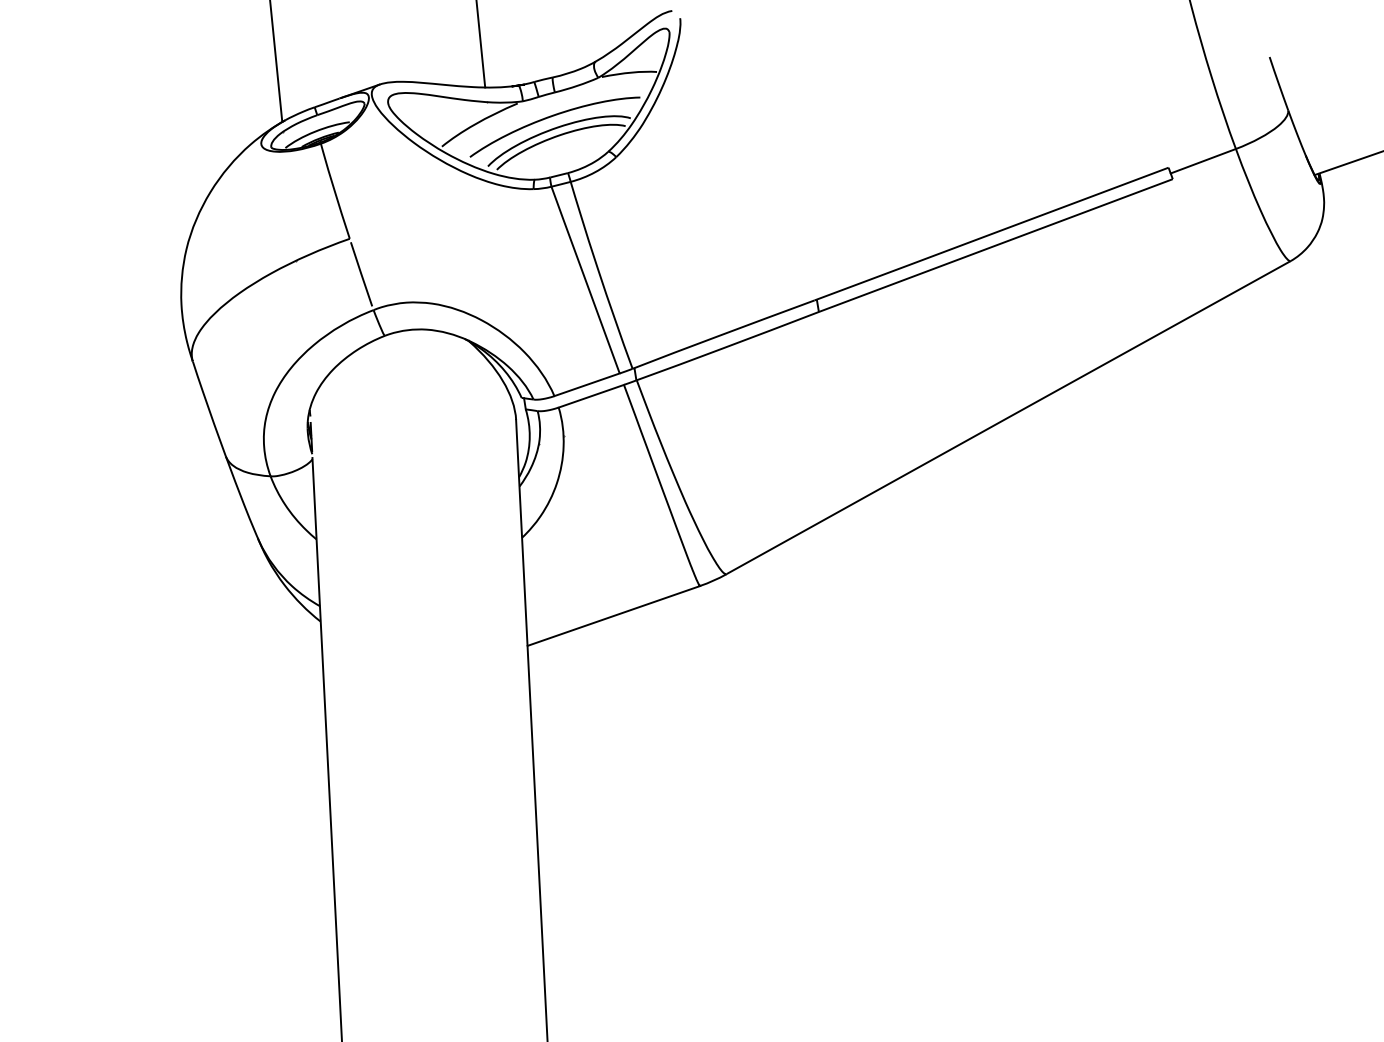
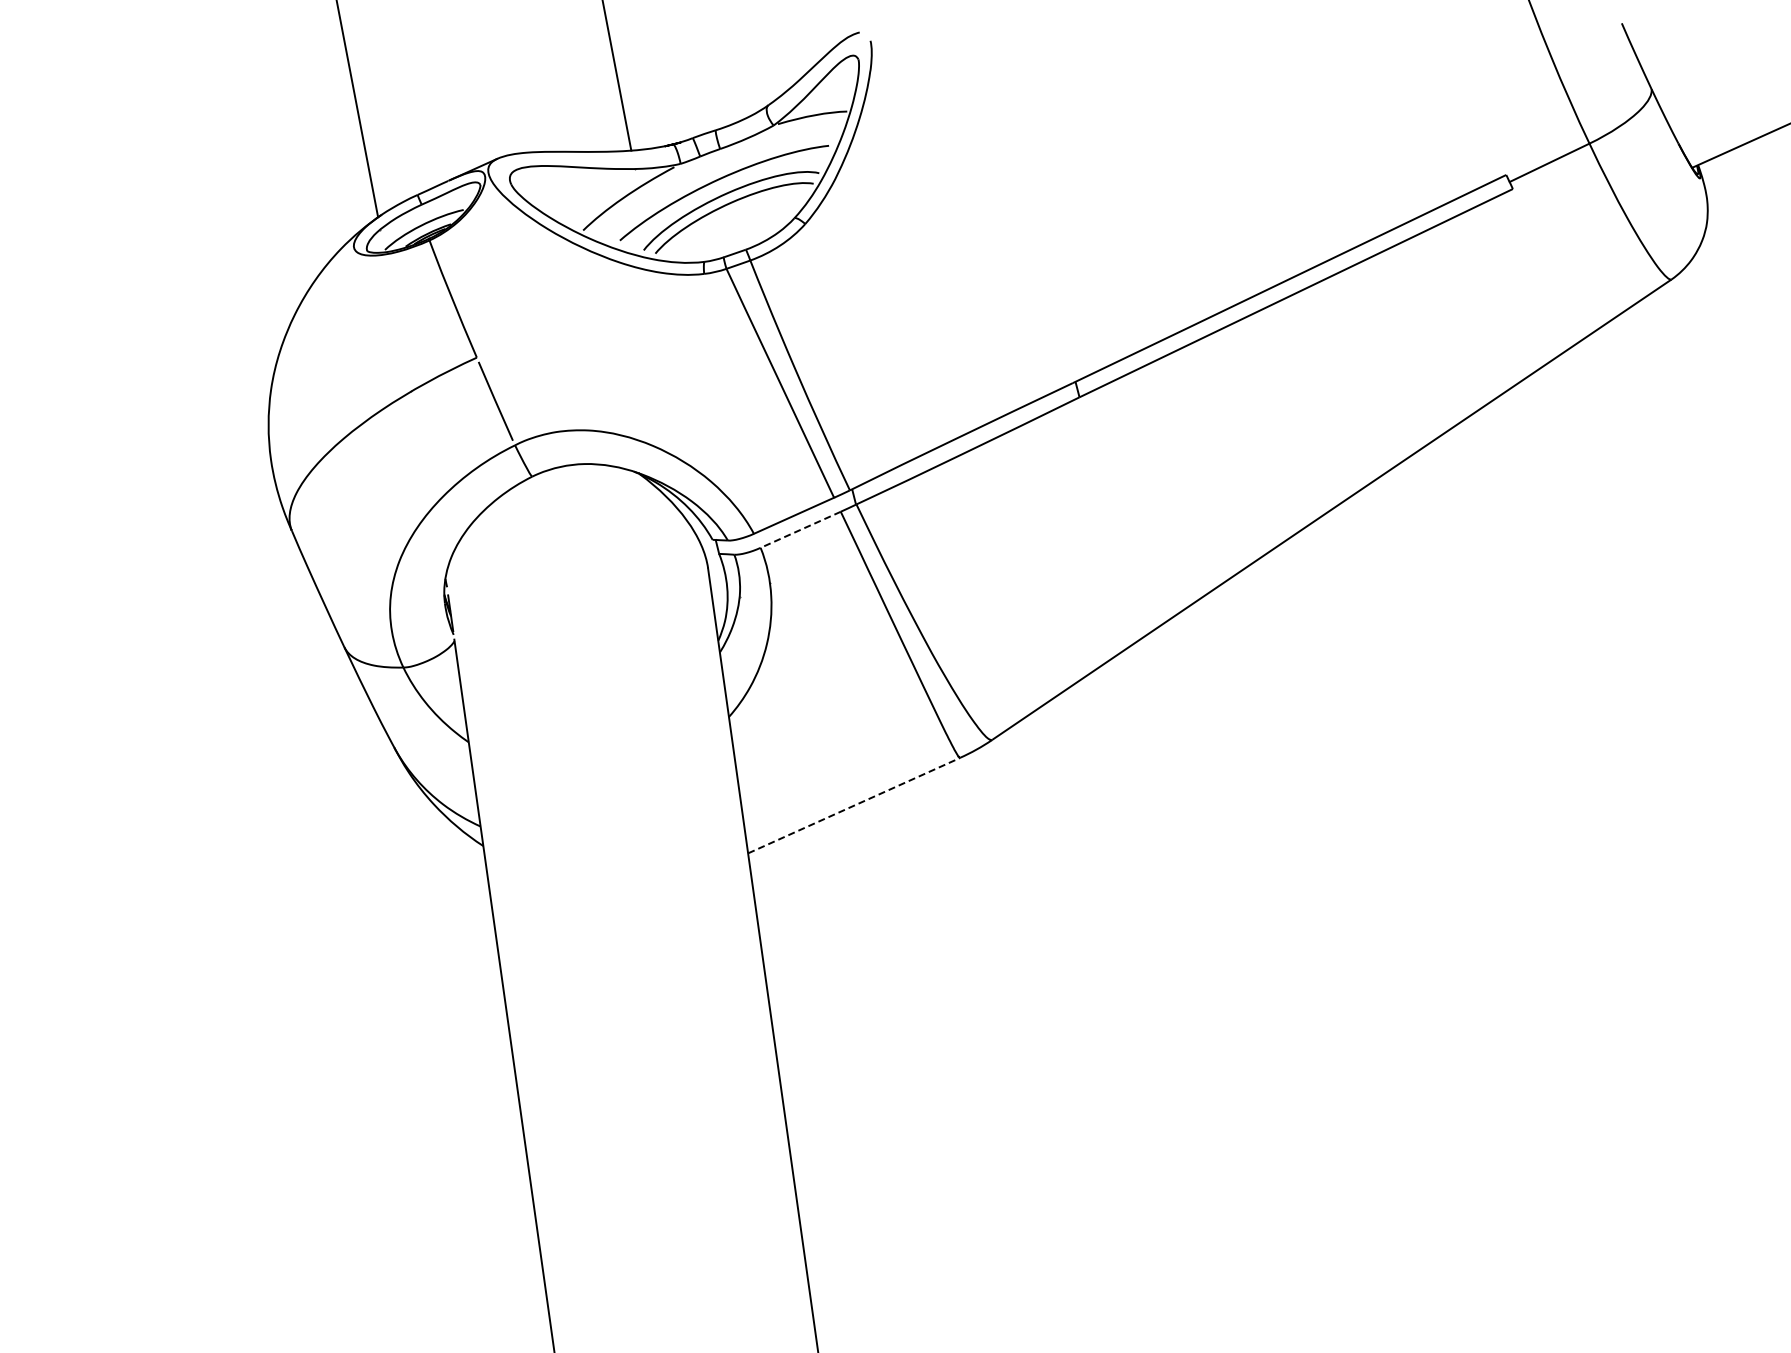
line: (591, 395) -> (800, 529), solid -> dashed
line: (614, 615) -> (854, 805), solid -> dashed

